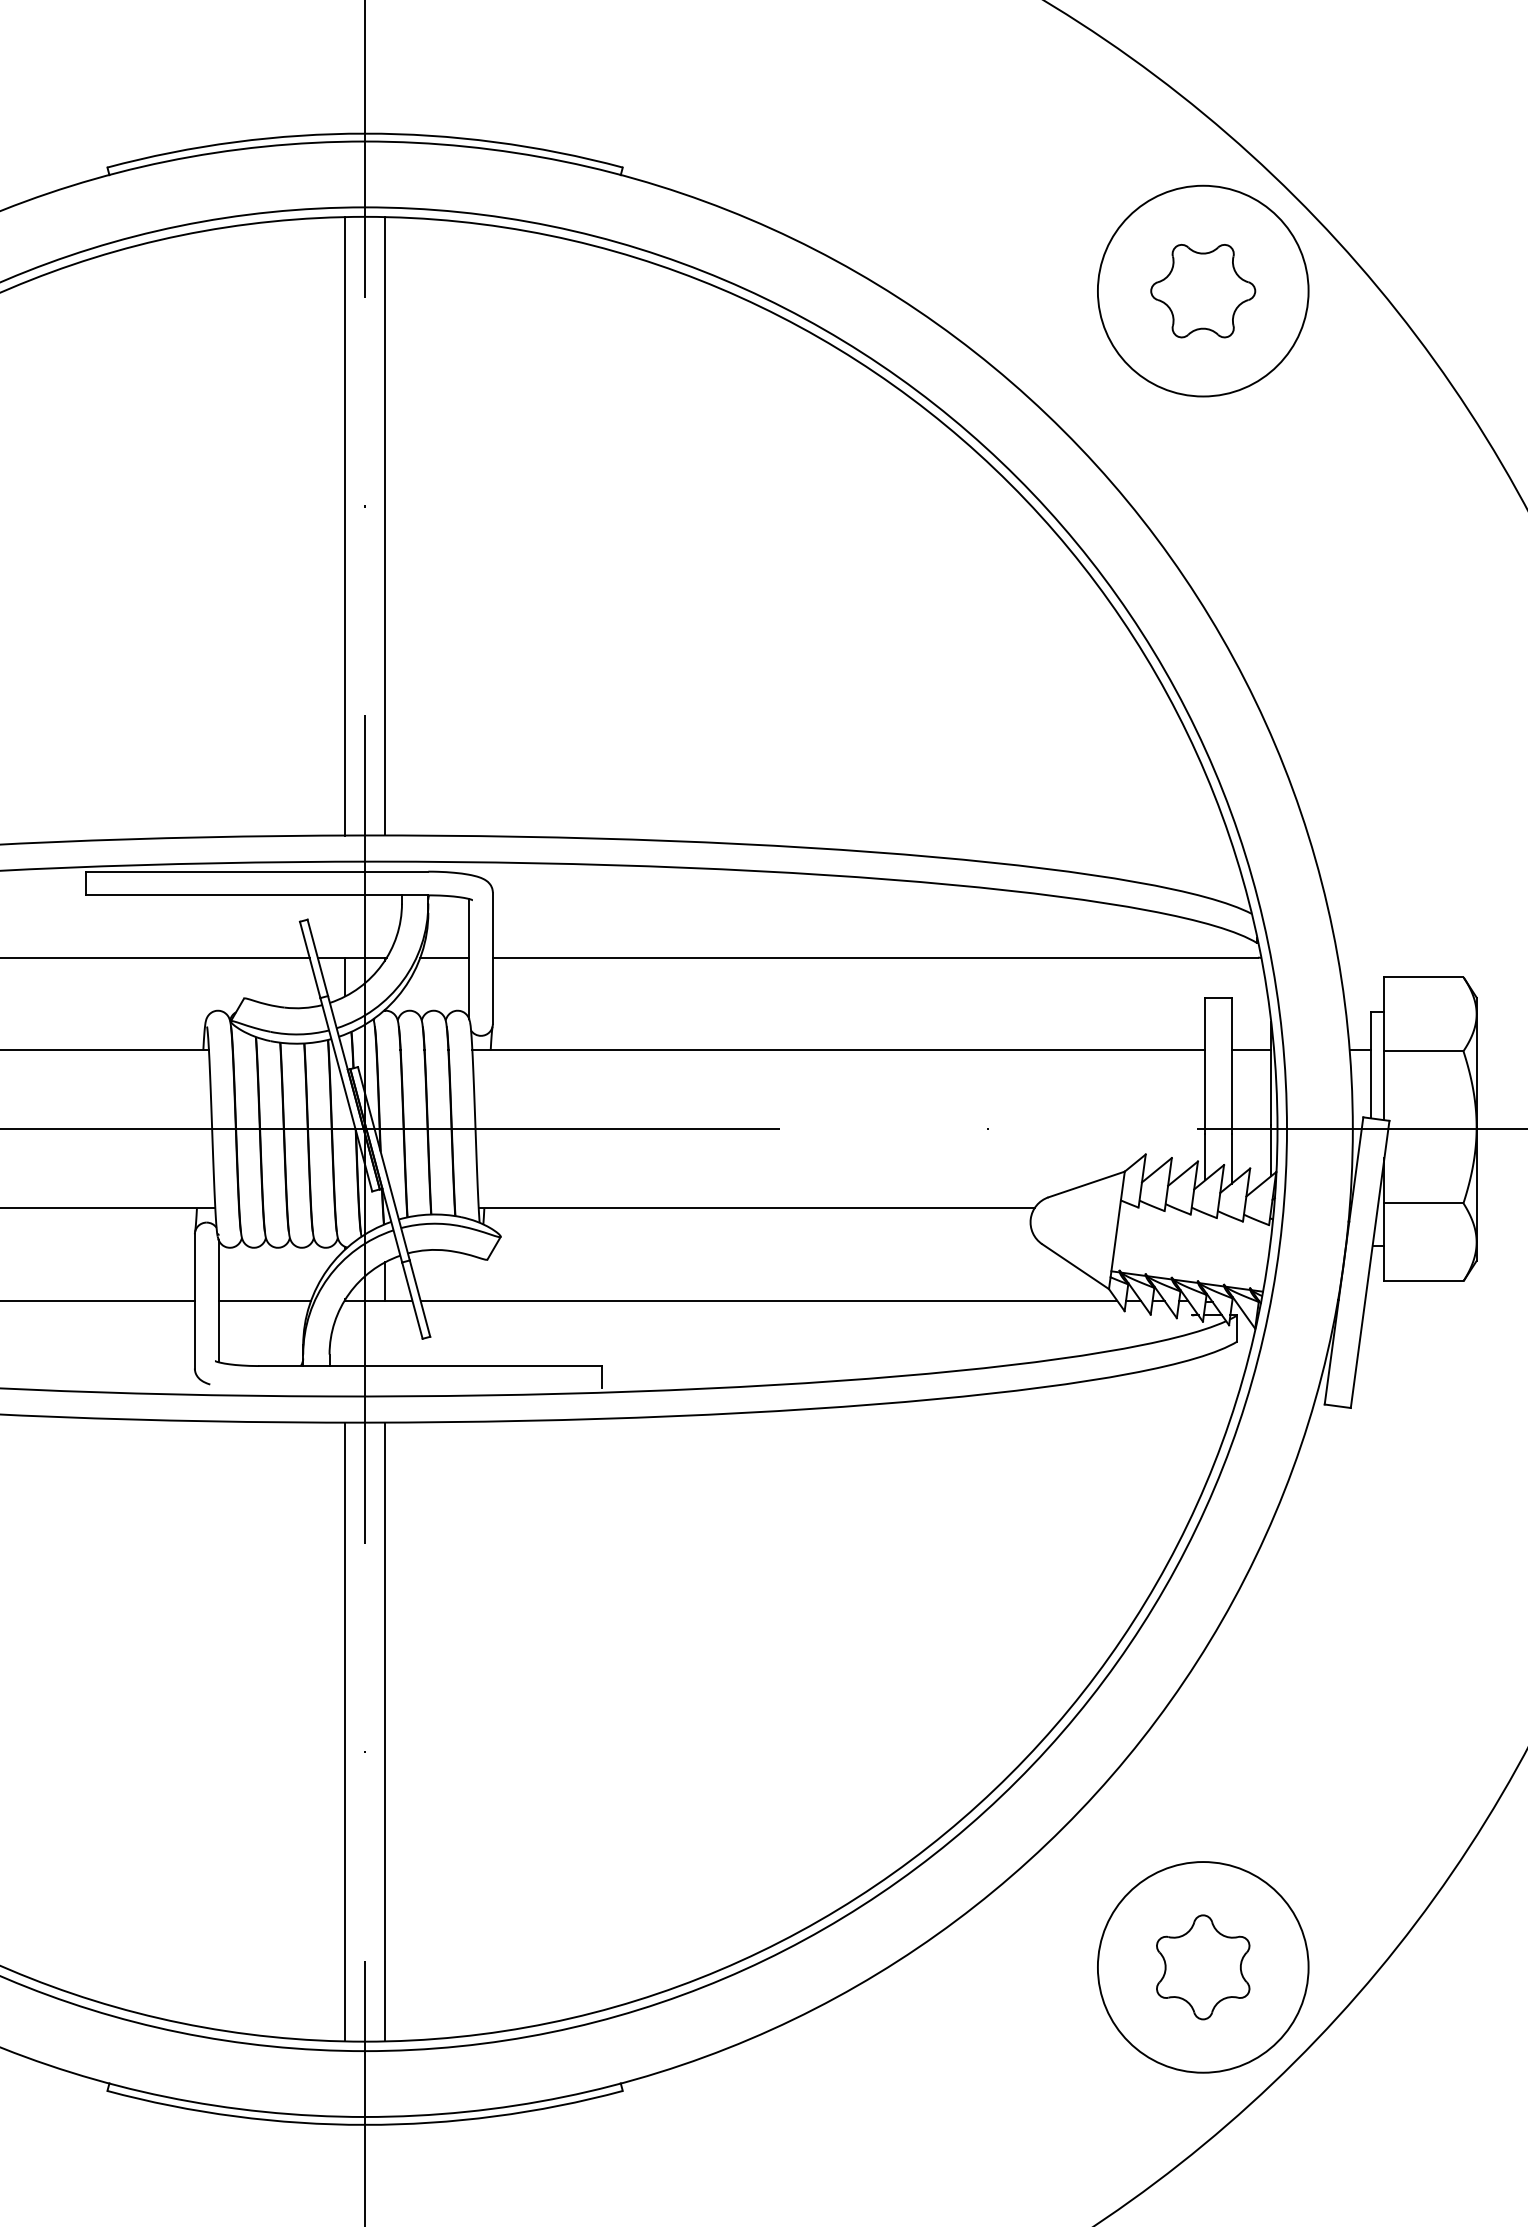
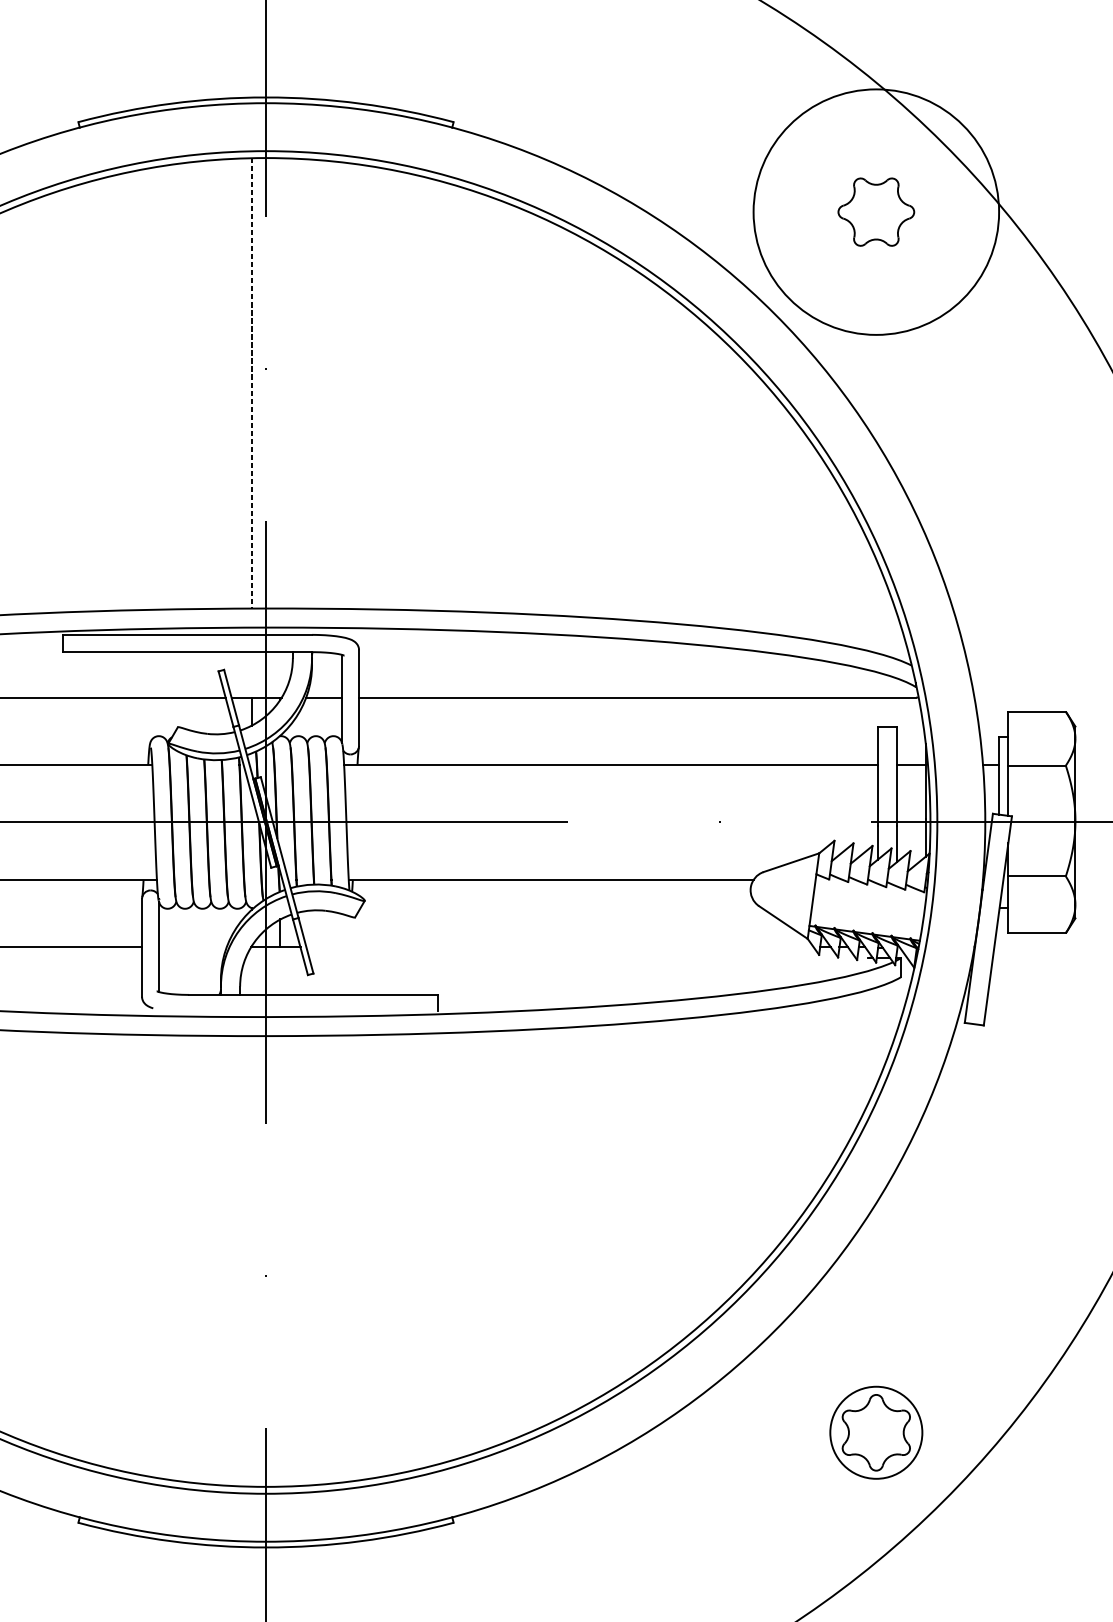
circle: (1202, 290) -> (875, 211), size x1.6
line: (345, 526) -> (251, 383), solid -> dashed
line: (384, 526) -> (280, 383), removed
line: (264, 1300) -> (192, 947), removed
line: (768, 1300) -> (559, 947), removed
line: (345, 1731) -> (251, 1261), removed
line: (384, 1731) -> (280, 1261), removed
circle: (1202, 1967) -> (875, 1432), size x0.6

